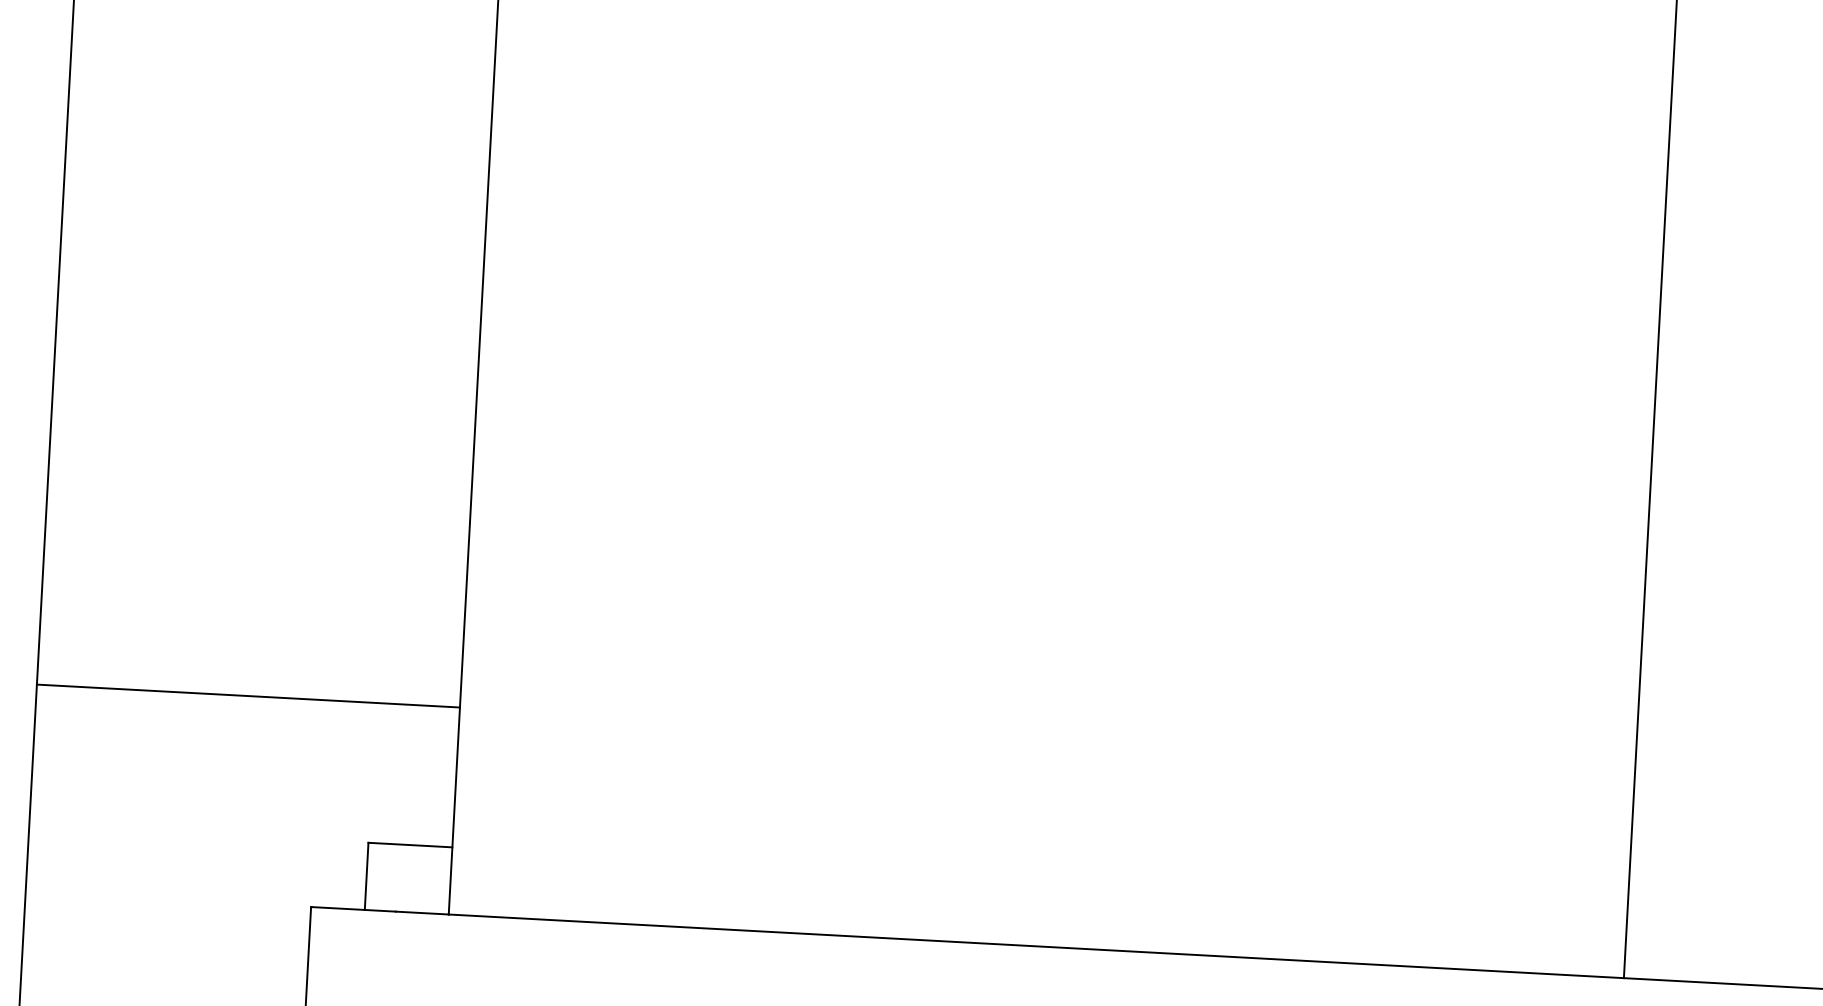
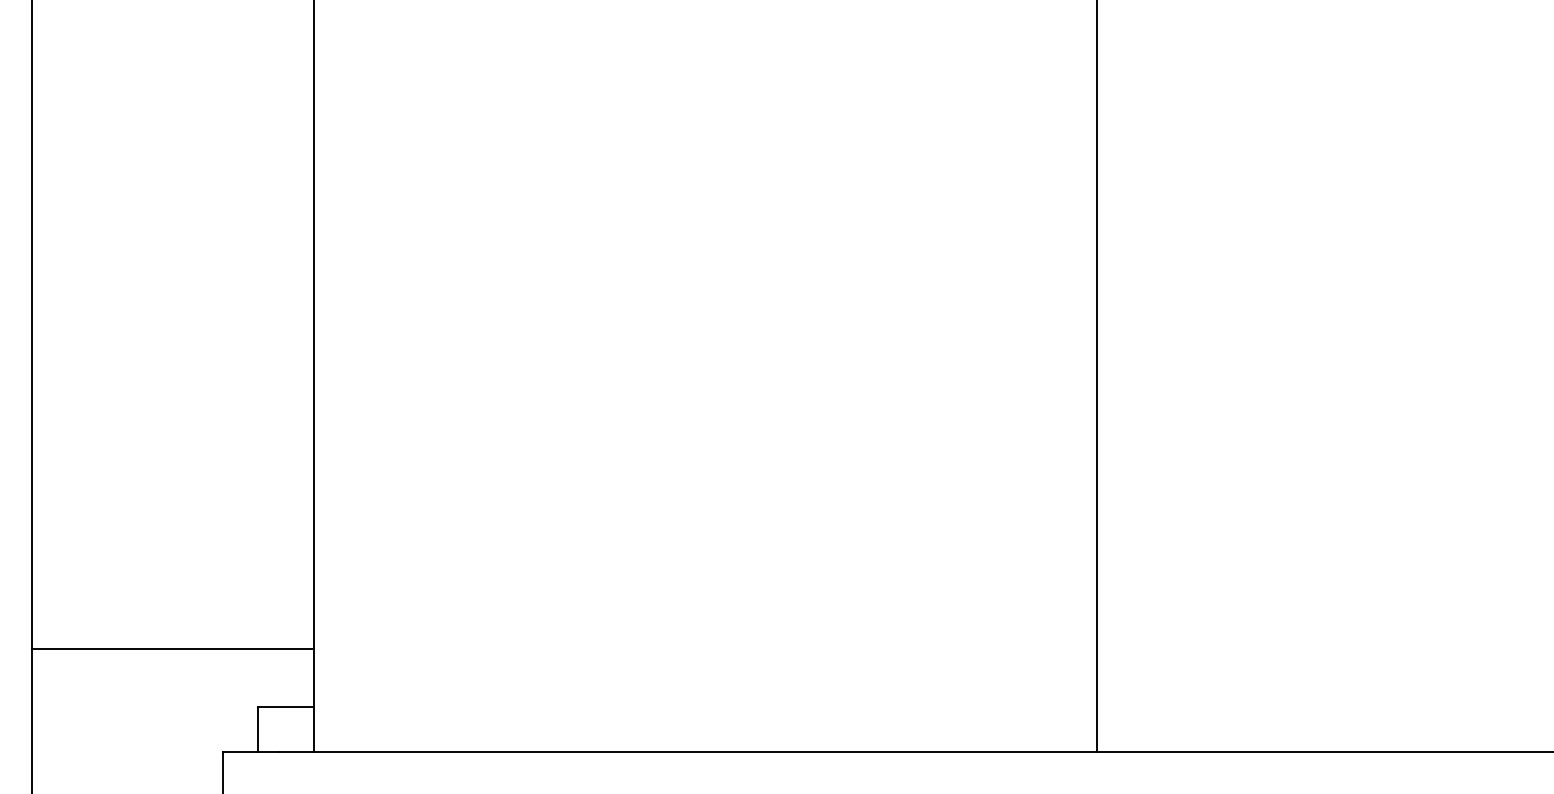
line: (248, 696) -> (173, 649), moved

